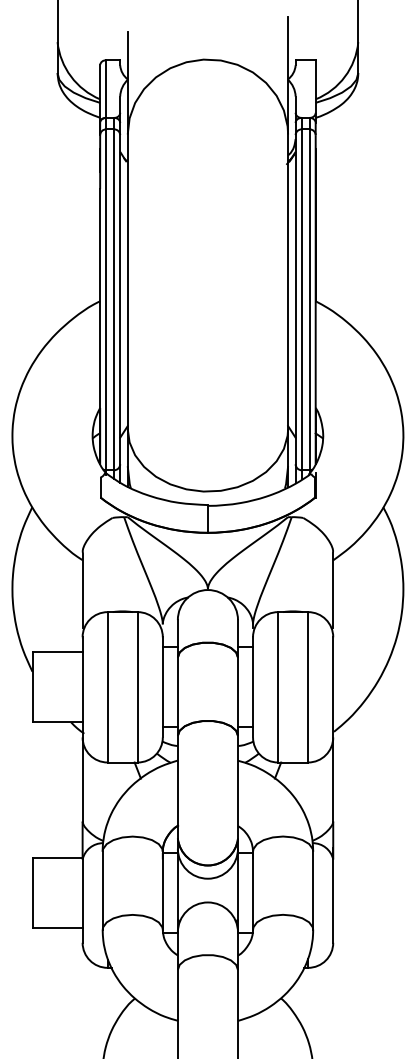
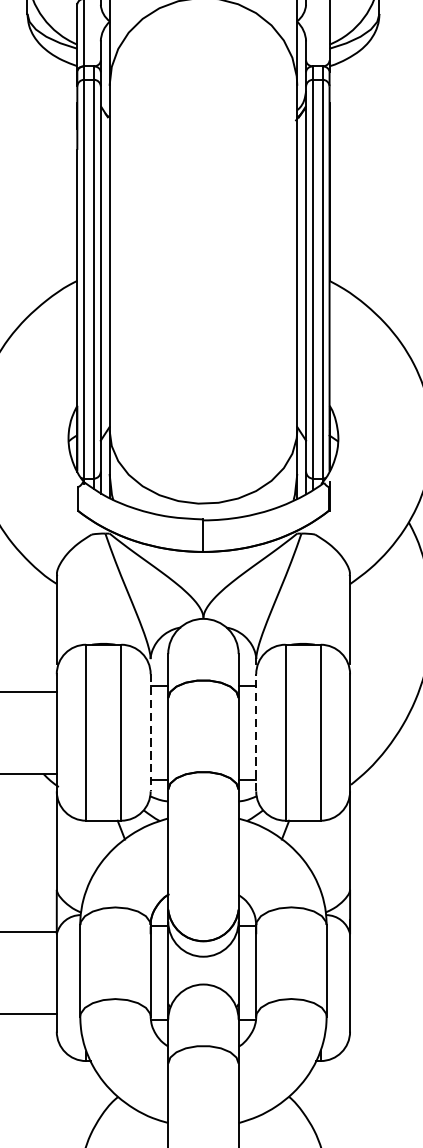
line: (253, 686) -> (256, 731), solid -> dashed
line: (162, 687) -> (150, 732), solid -> dashed

